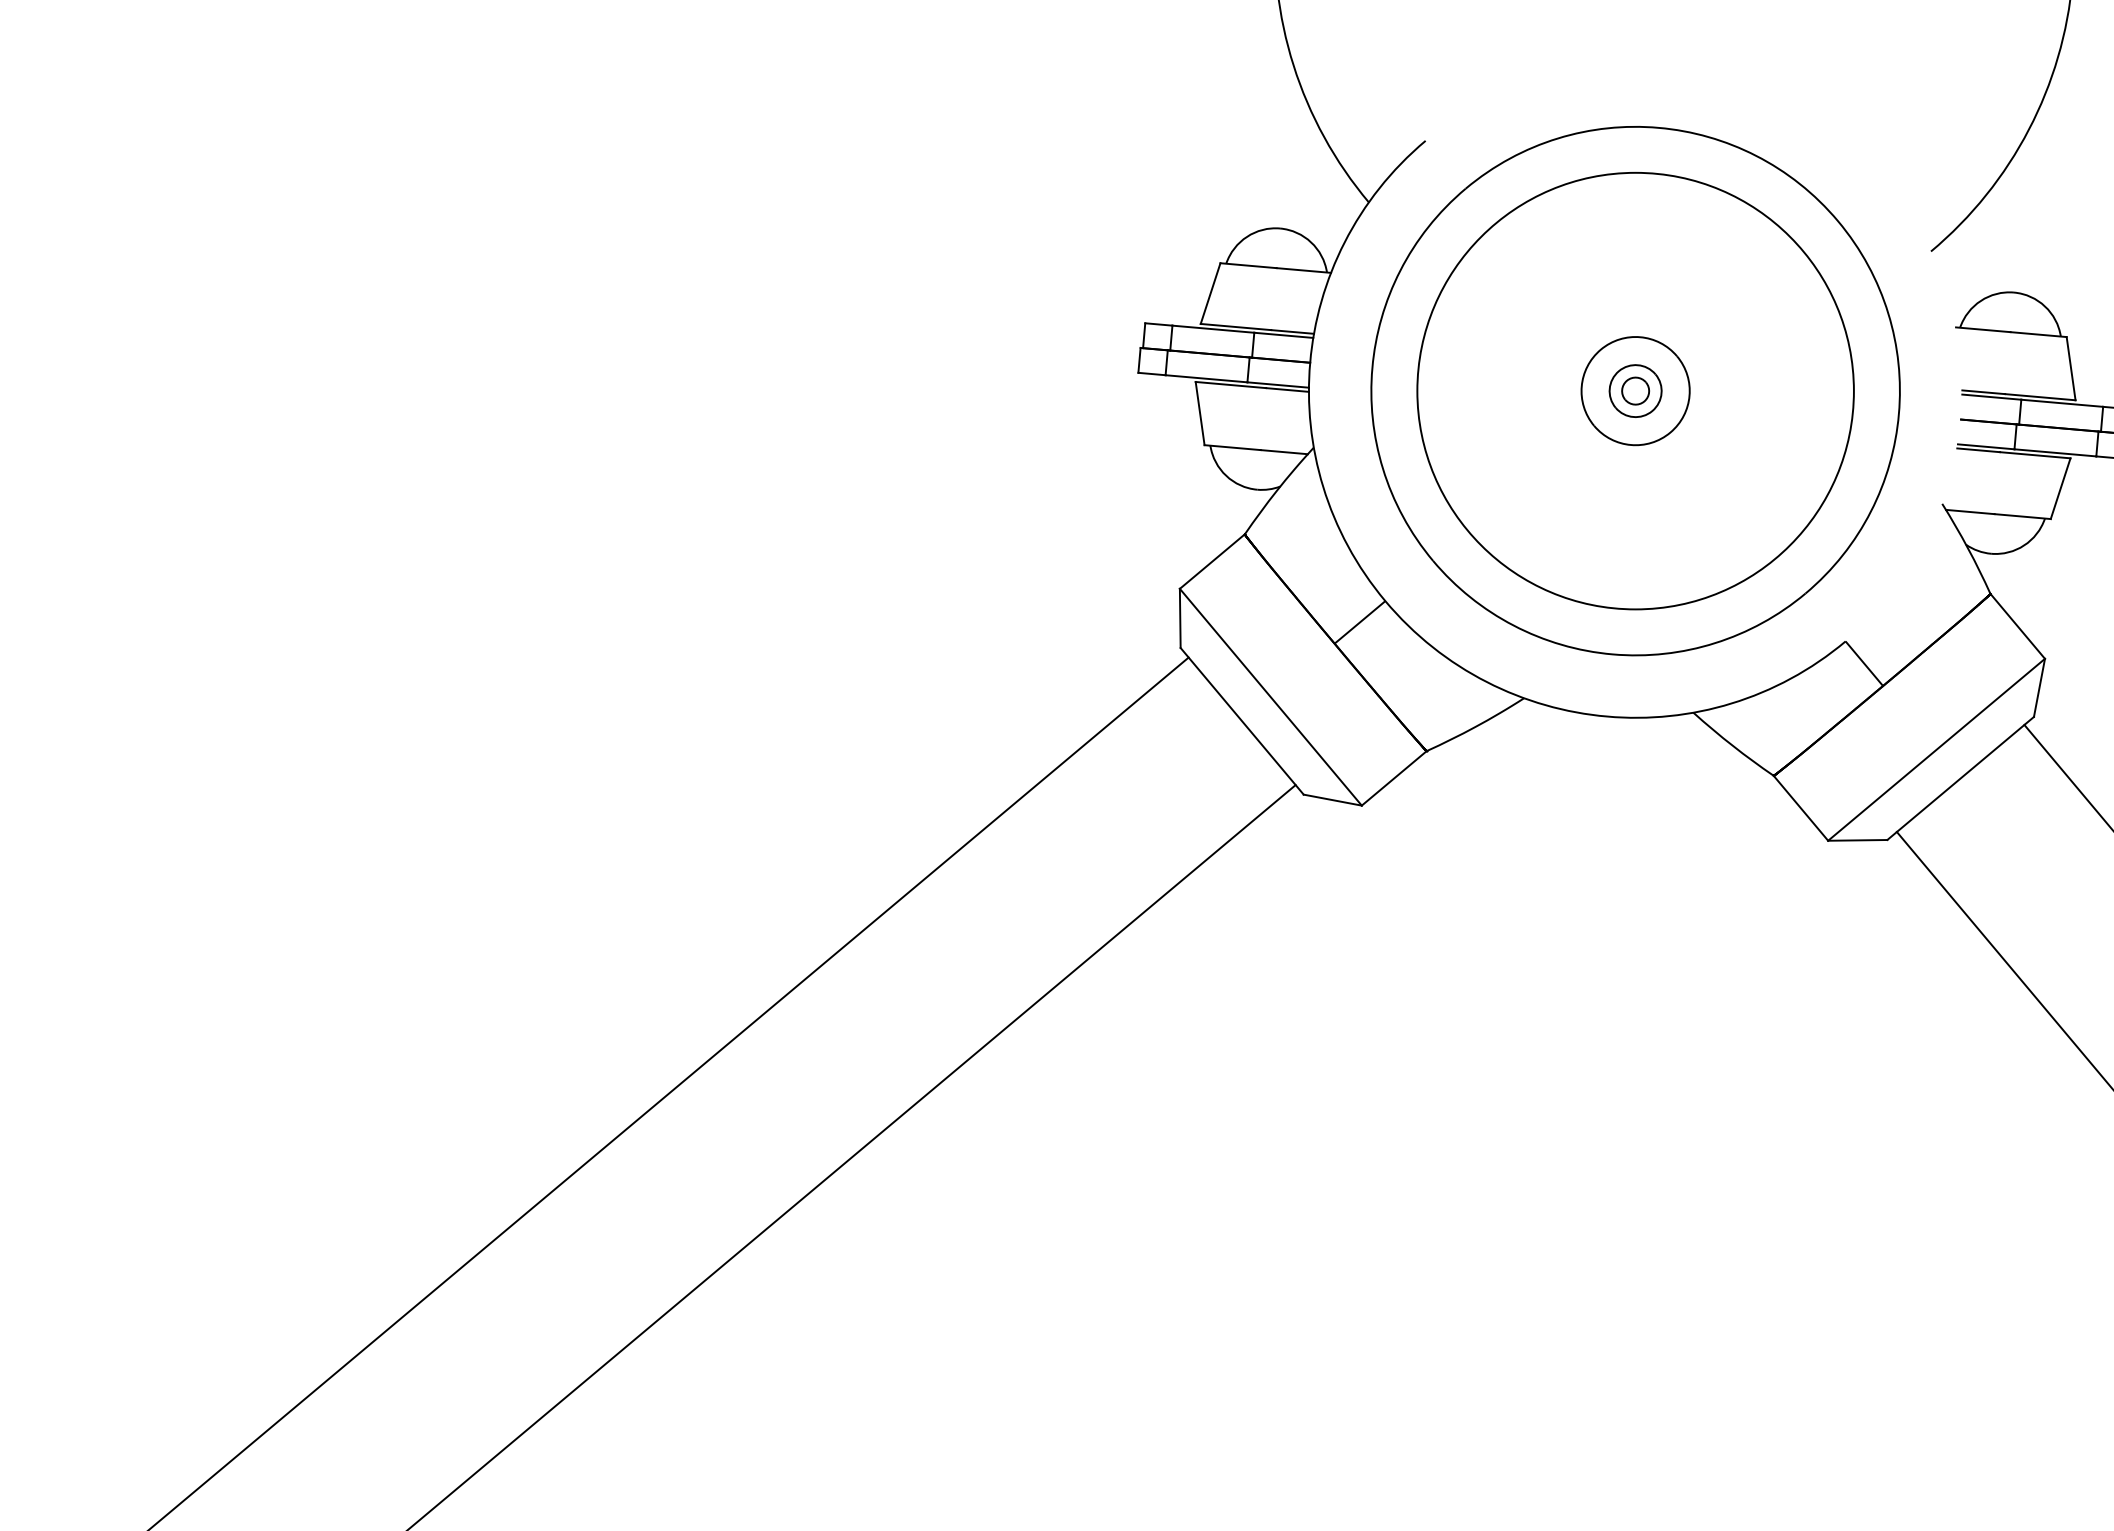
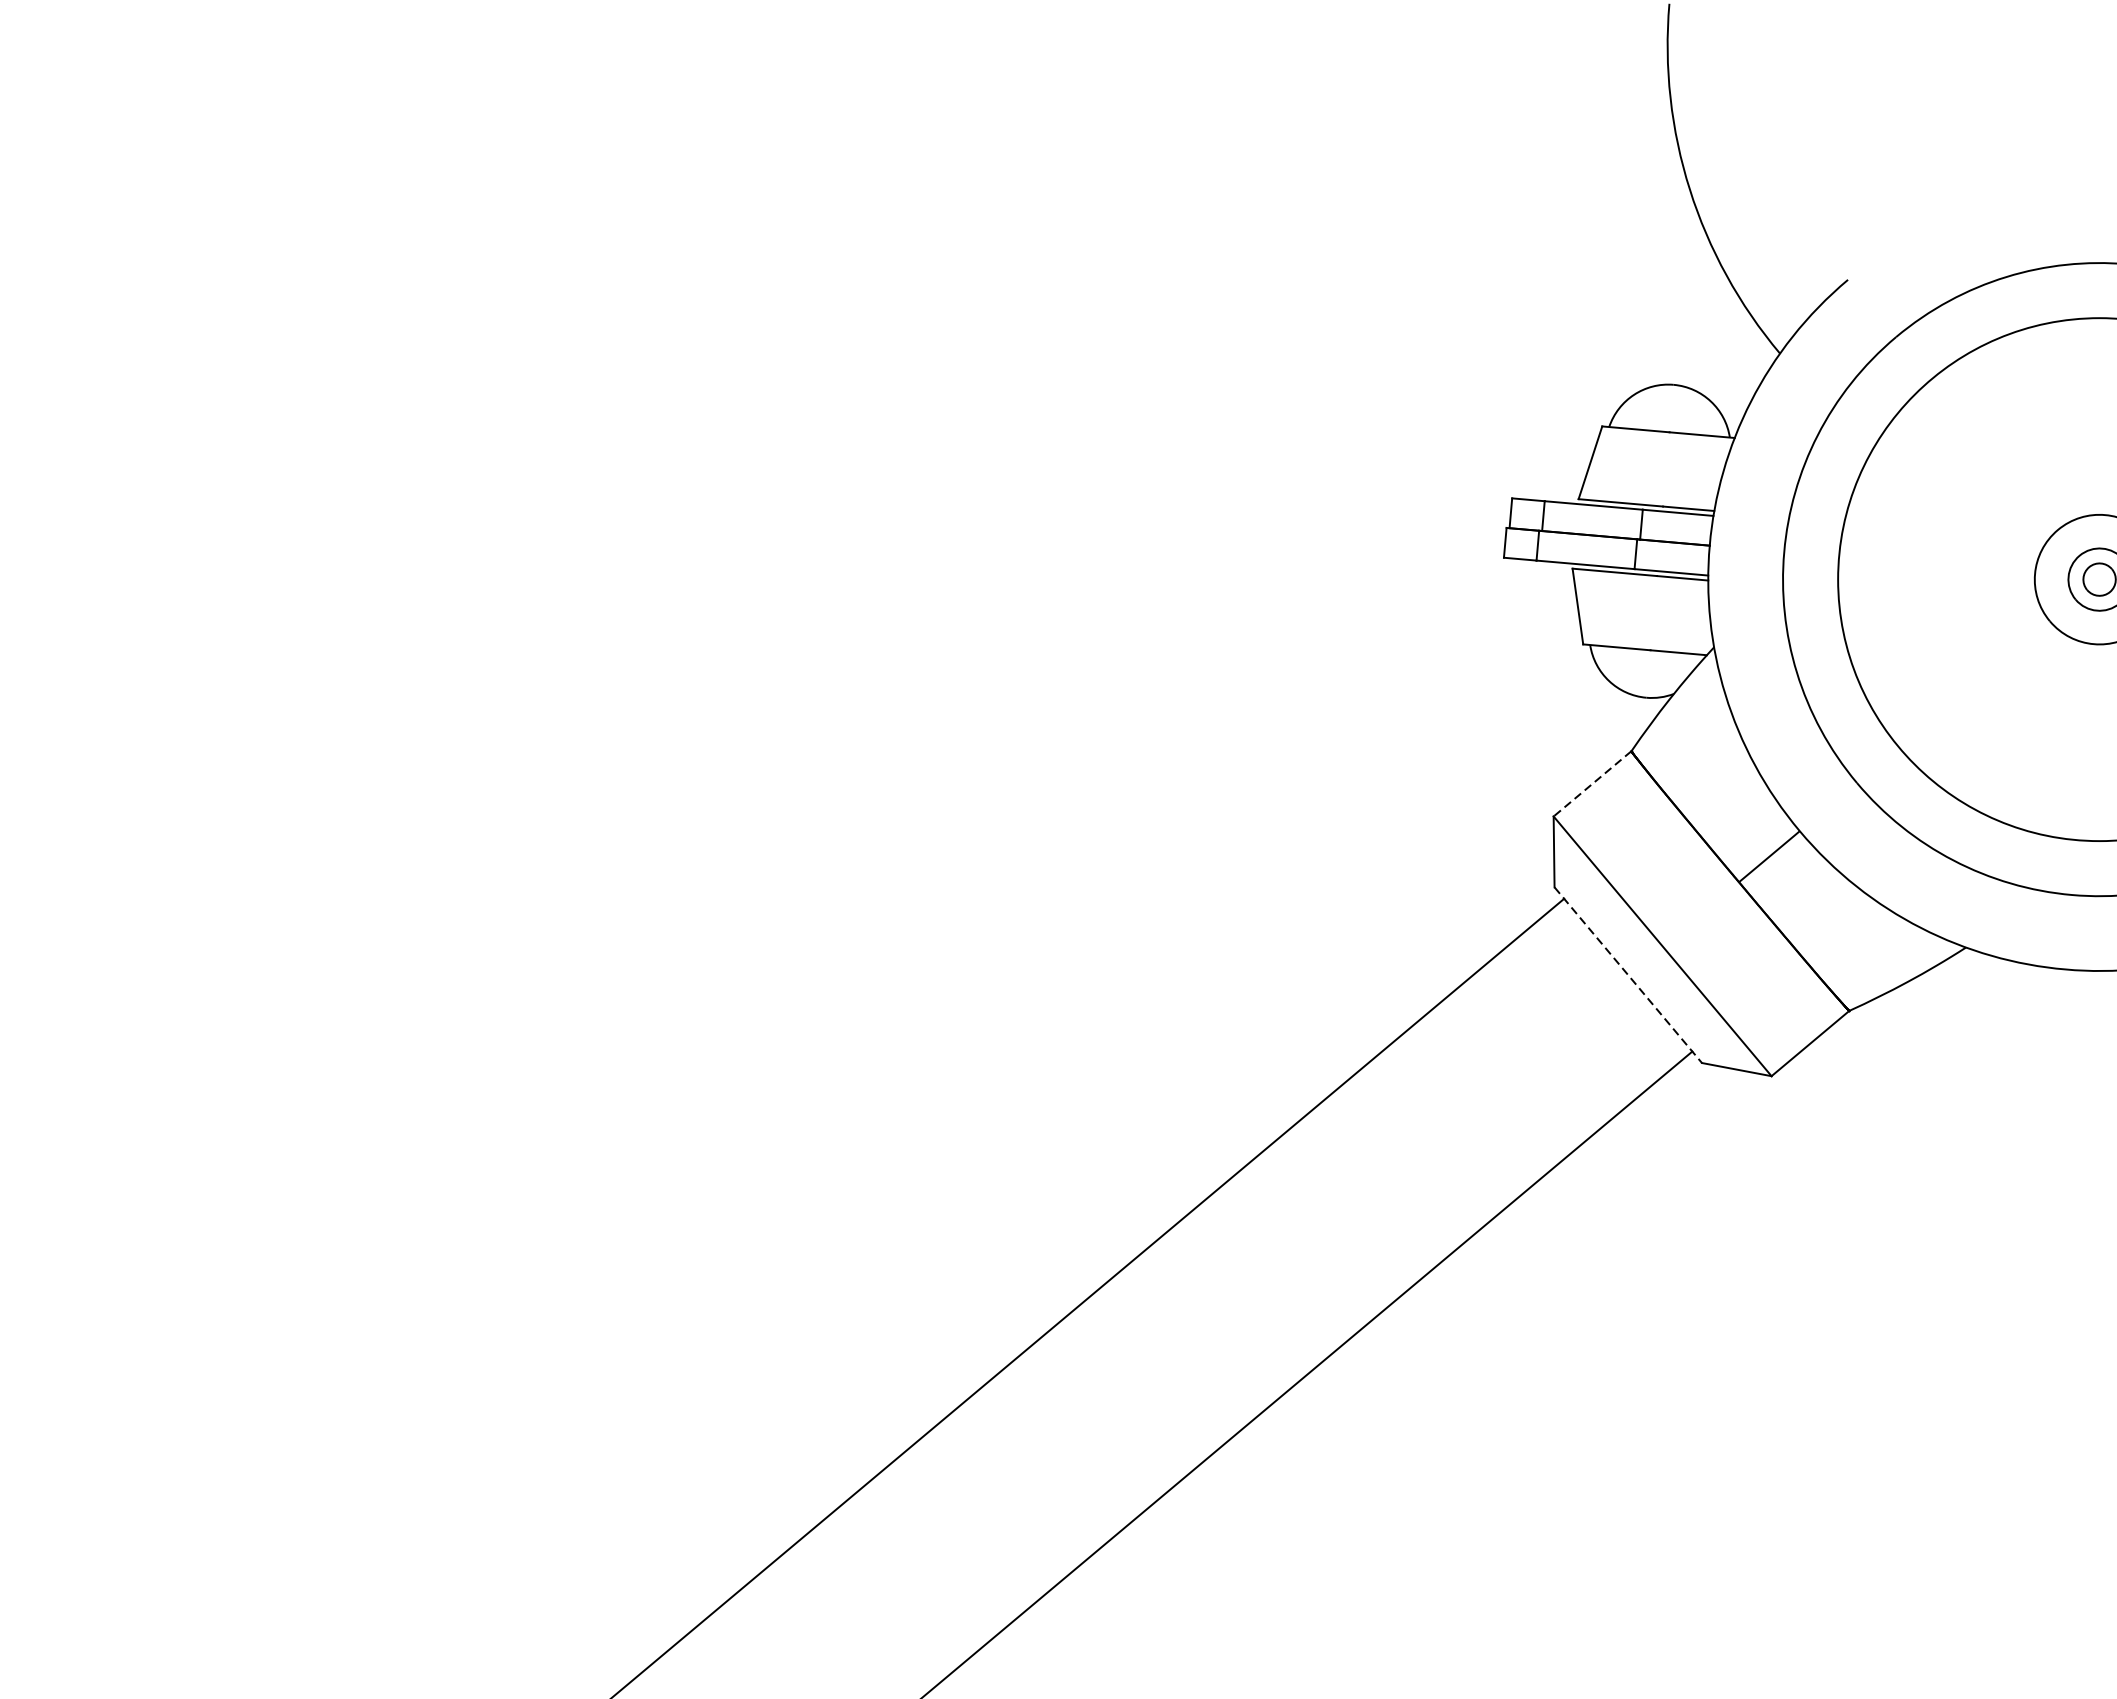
line: (1212, 561) -> (1592, 783), solid -> dashed
line: (1242, 721) -> (1628, 975), solid -> dashed

